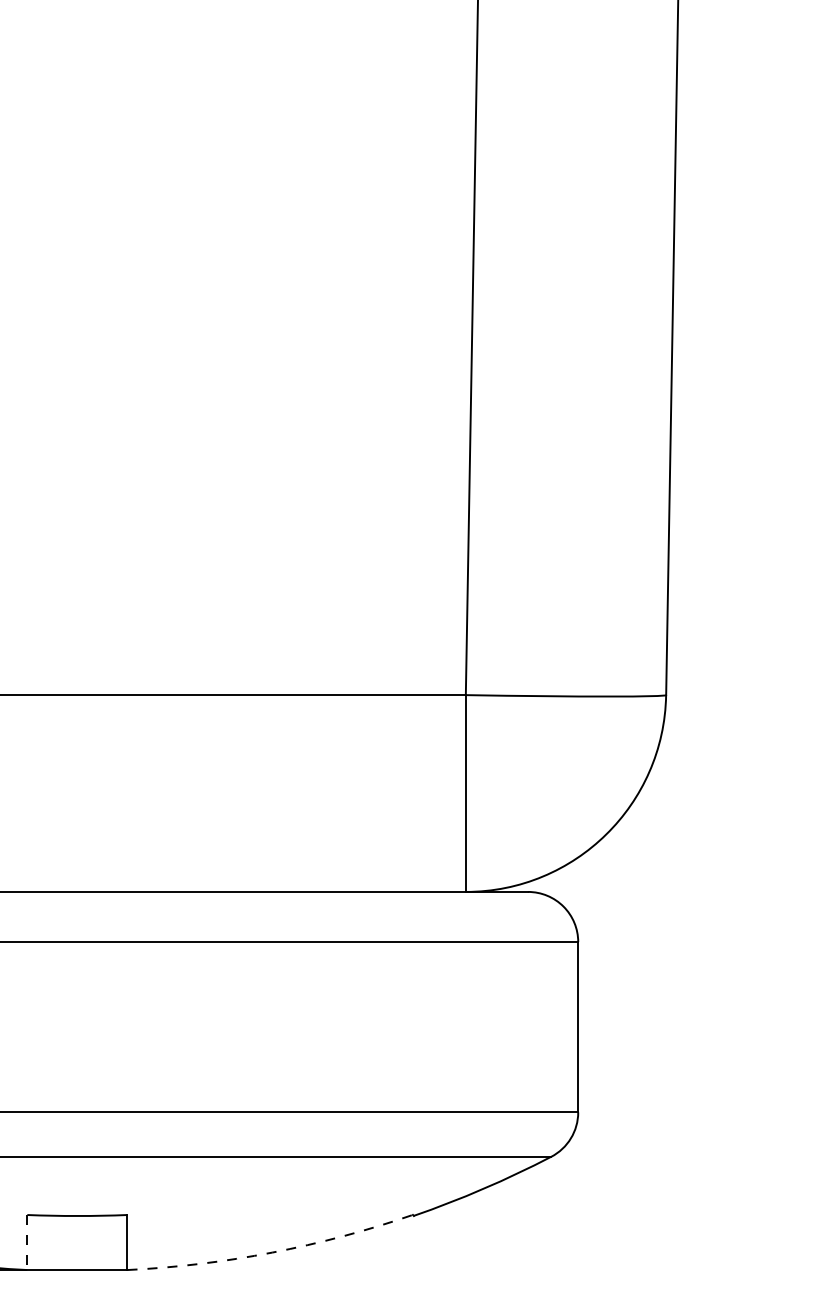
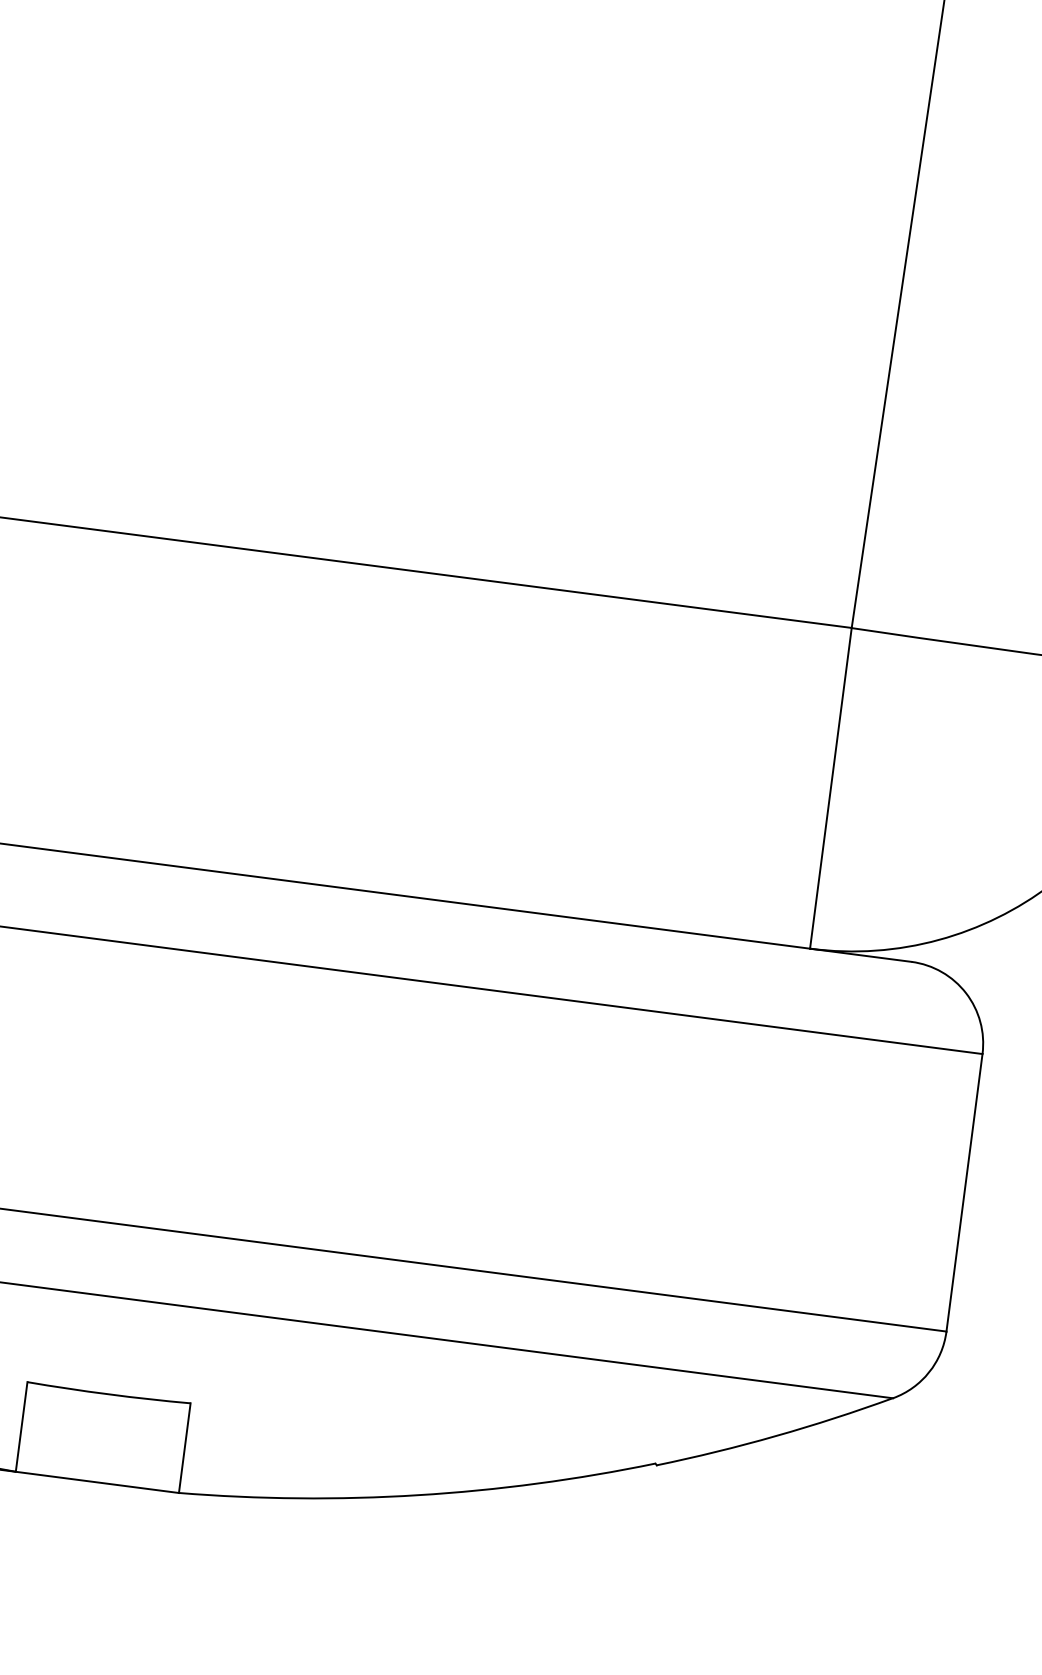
line: (27, 1242) -> (21, 1426), dashed -> solid
arc: (272, 1252) -> (418, 1495), dashed -> solid

